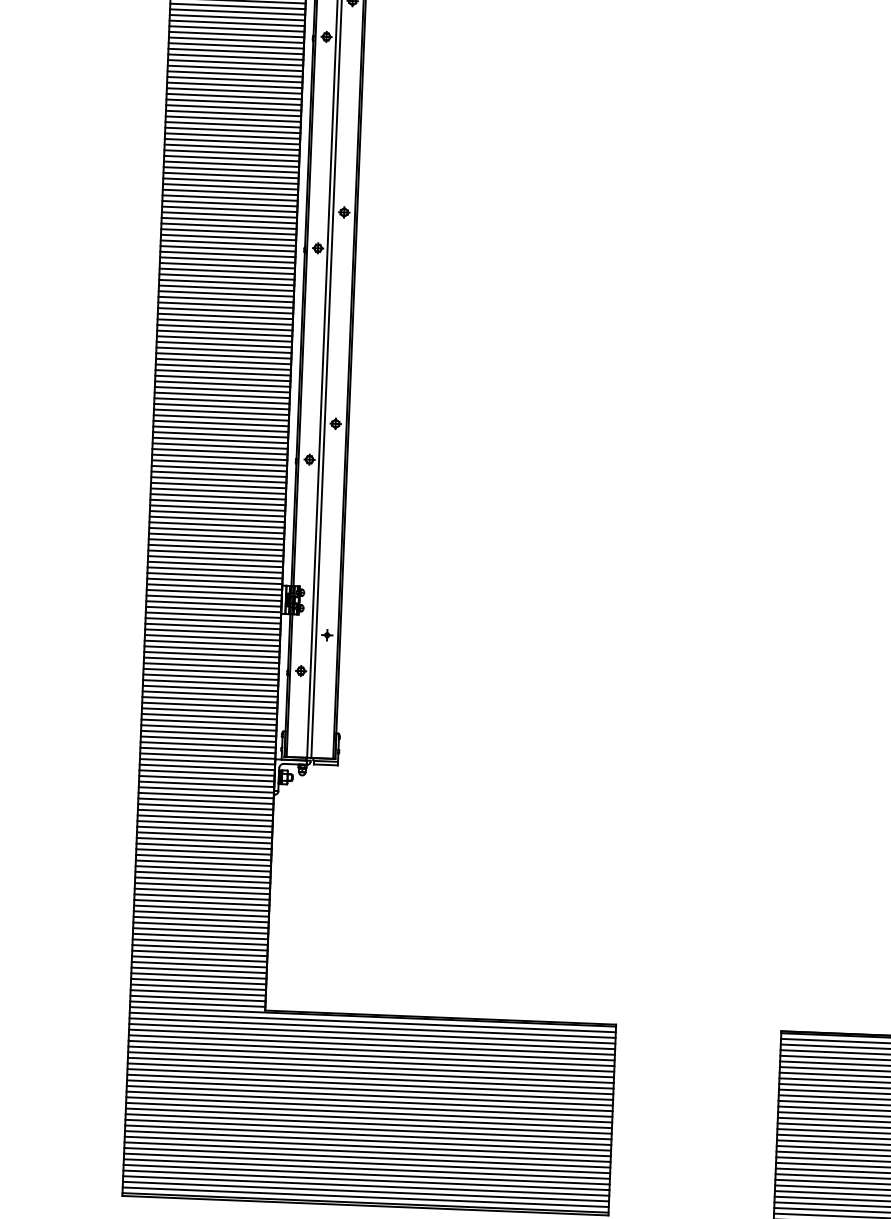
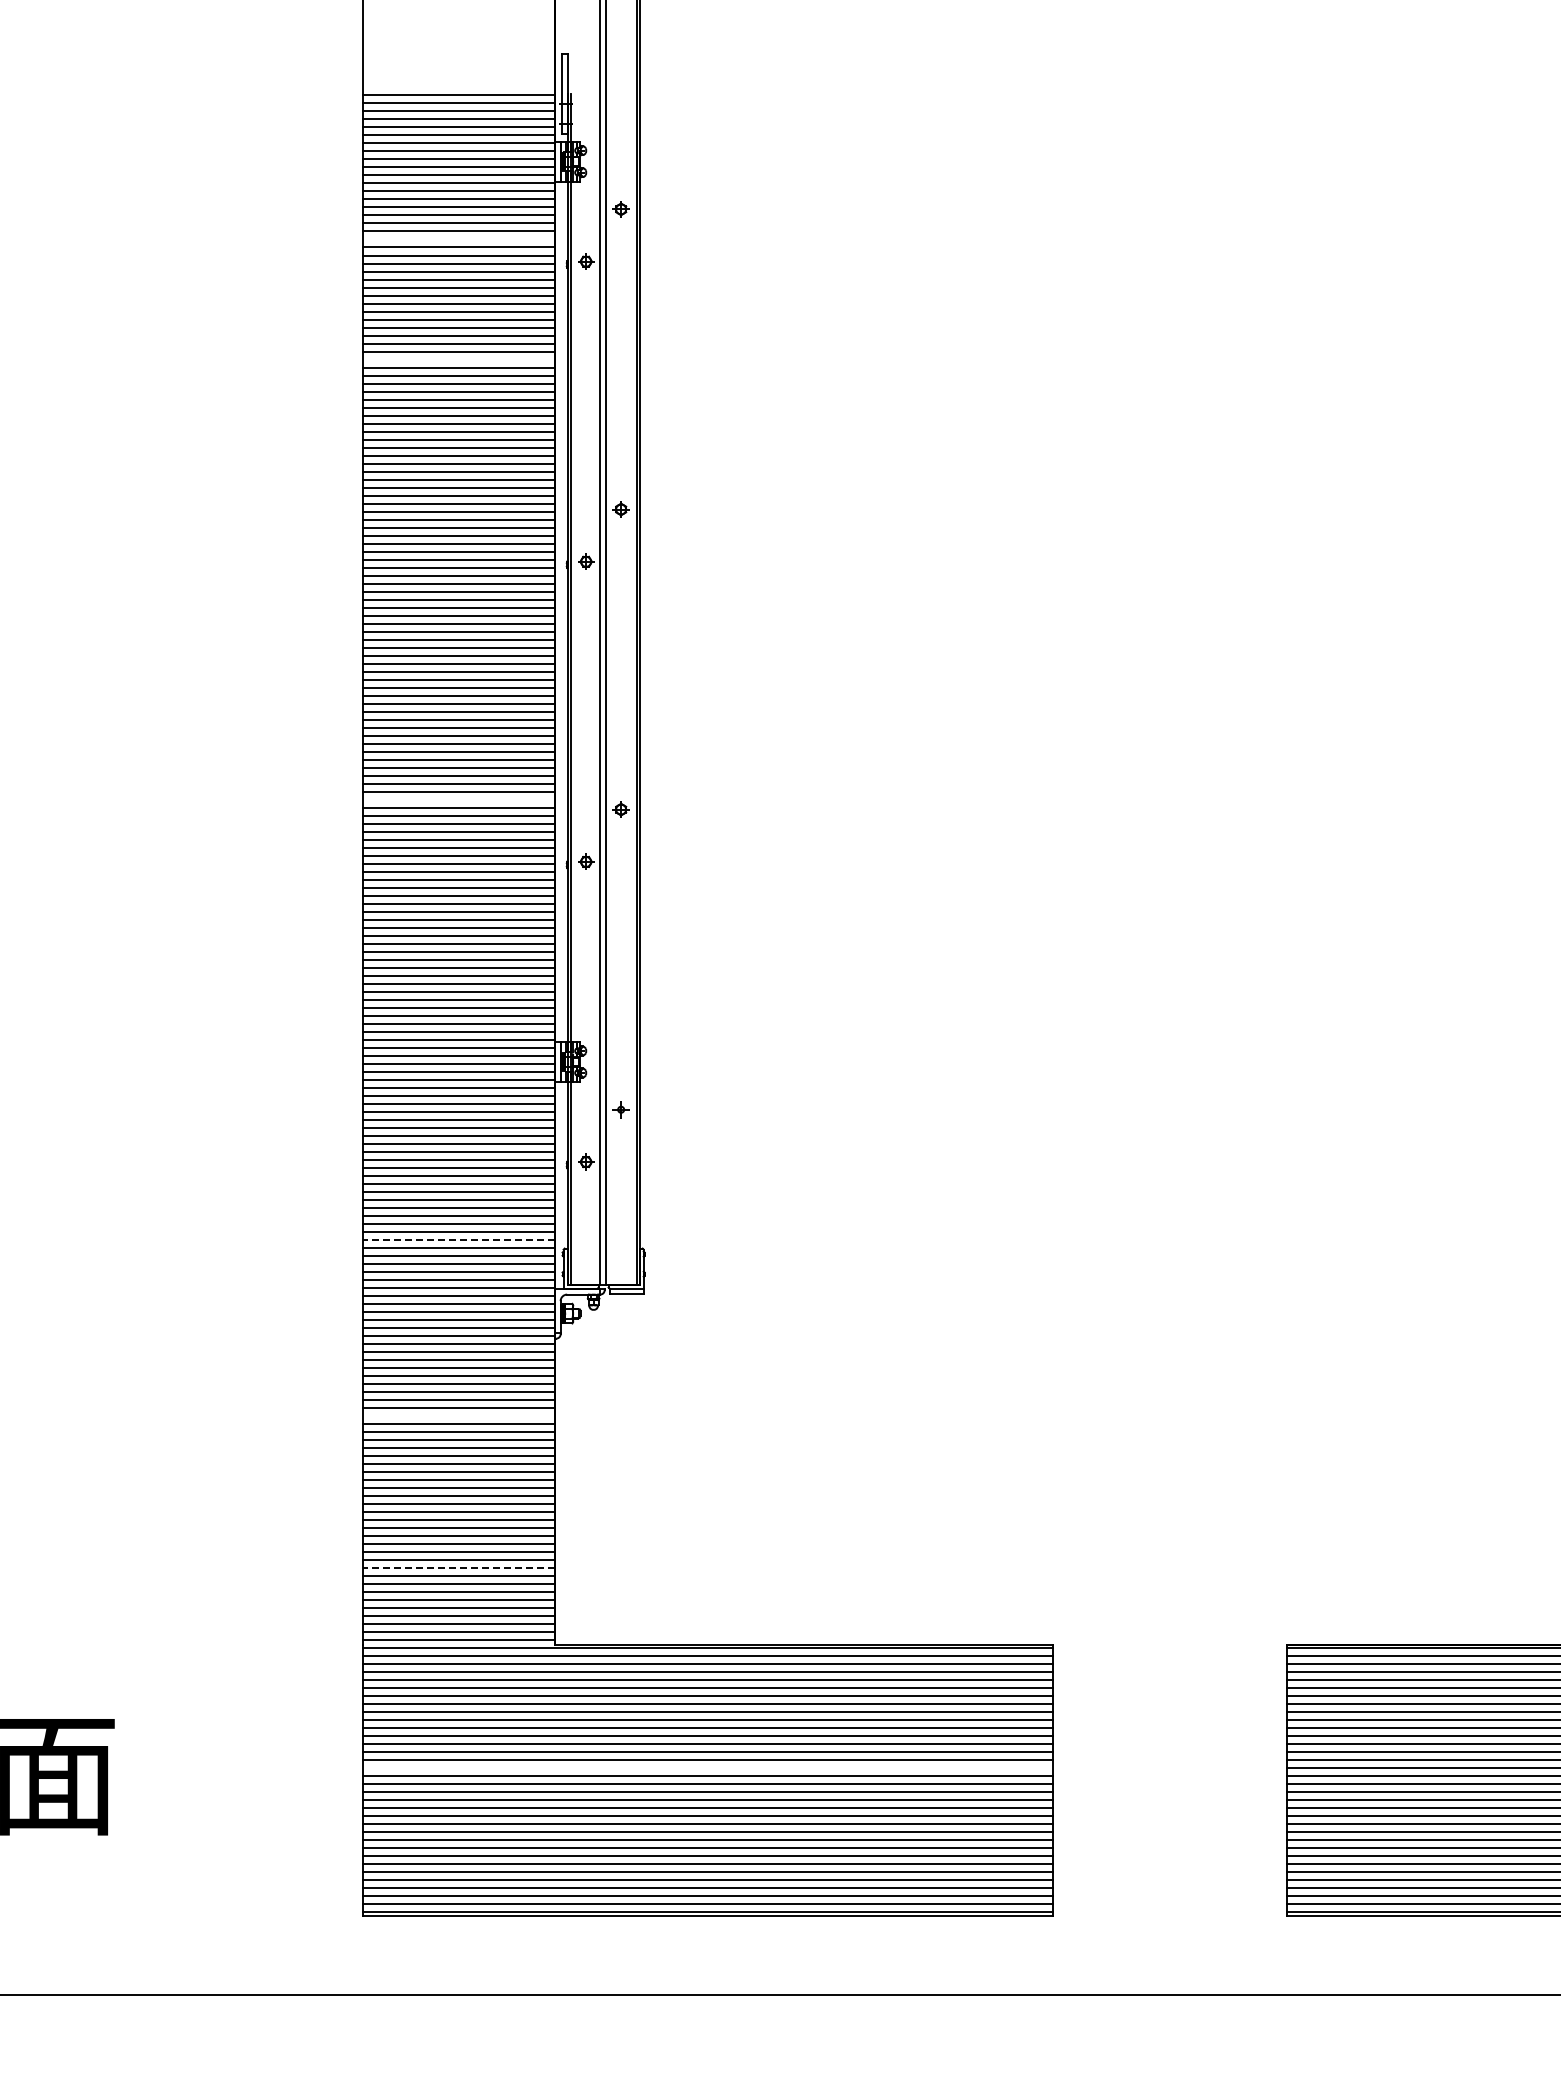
line: (237, 17) -> (458, 239), removed
line: (233, 102) -> (458, 359), removed
line: (221, 412) -> (458, 799), removed
line: (209, 722) -> (458, 1239), solid -> dashed
line: (204, 845) -> (458, 1415), removed
line: (199, 953) -> (458, 1568), solid -> dashed
line: (369, 1101) -> (707, 1768), removed

